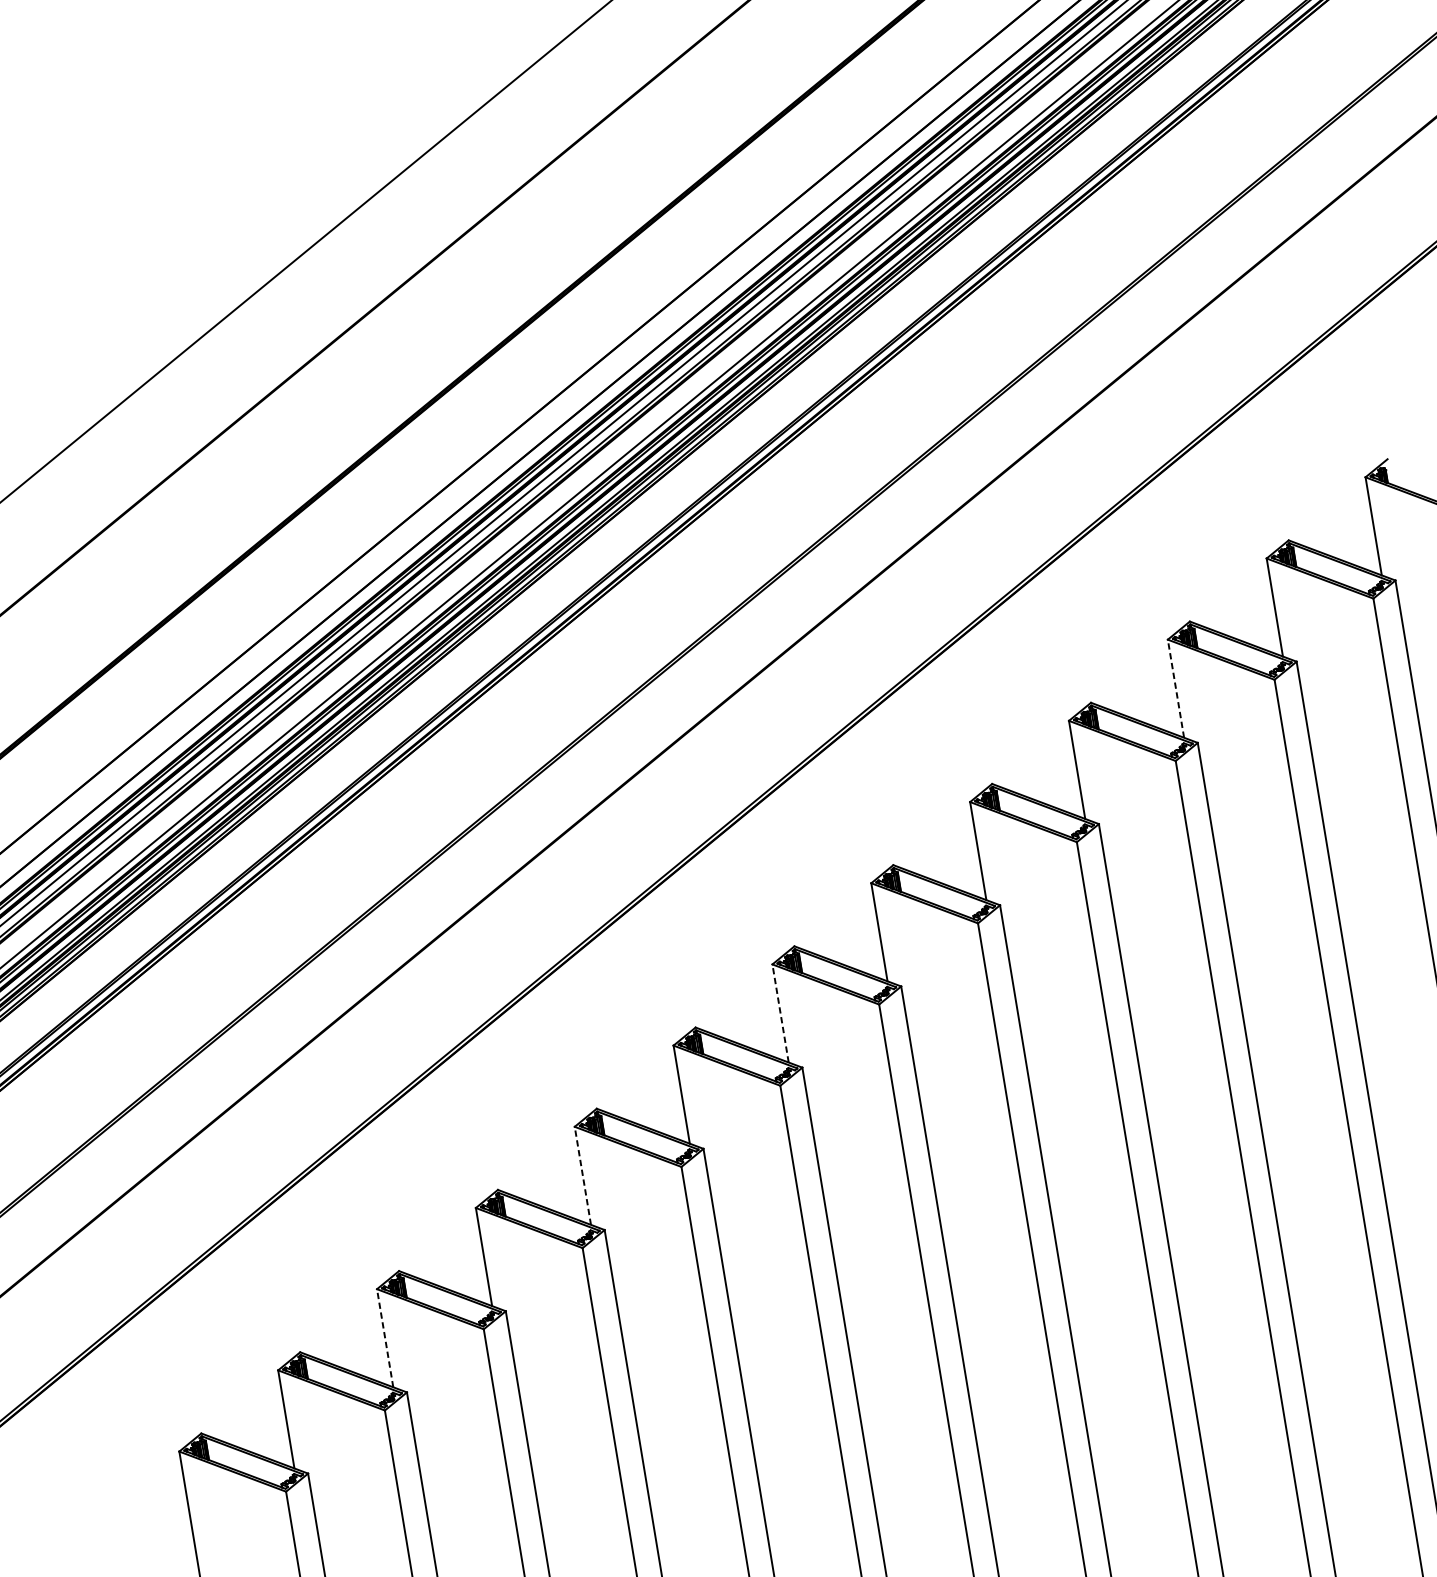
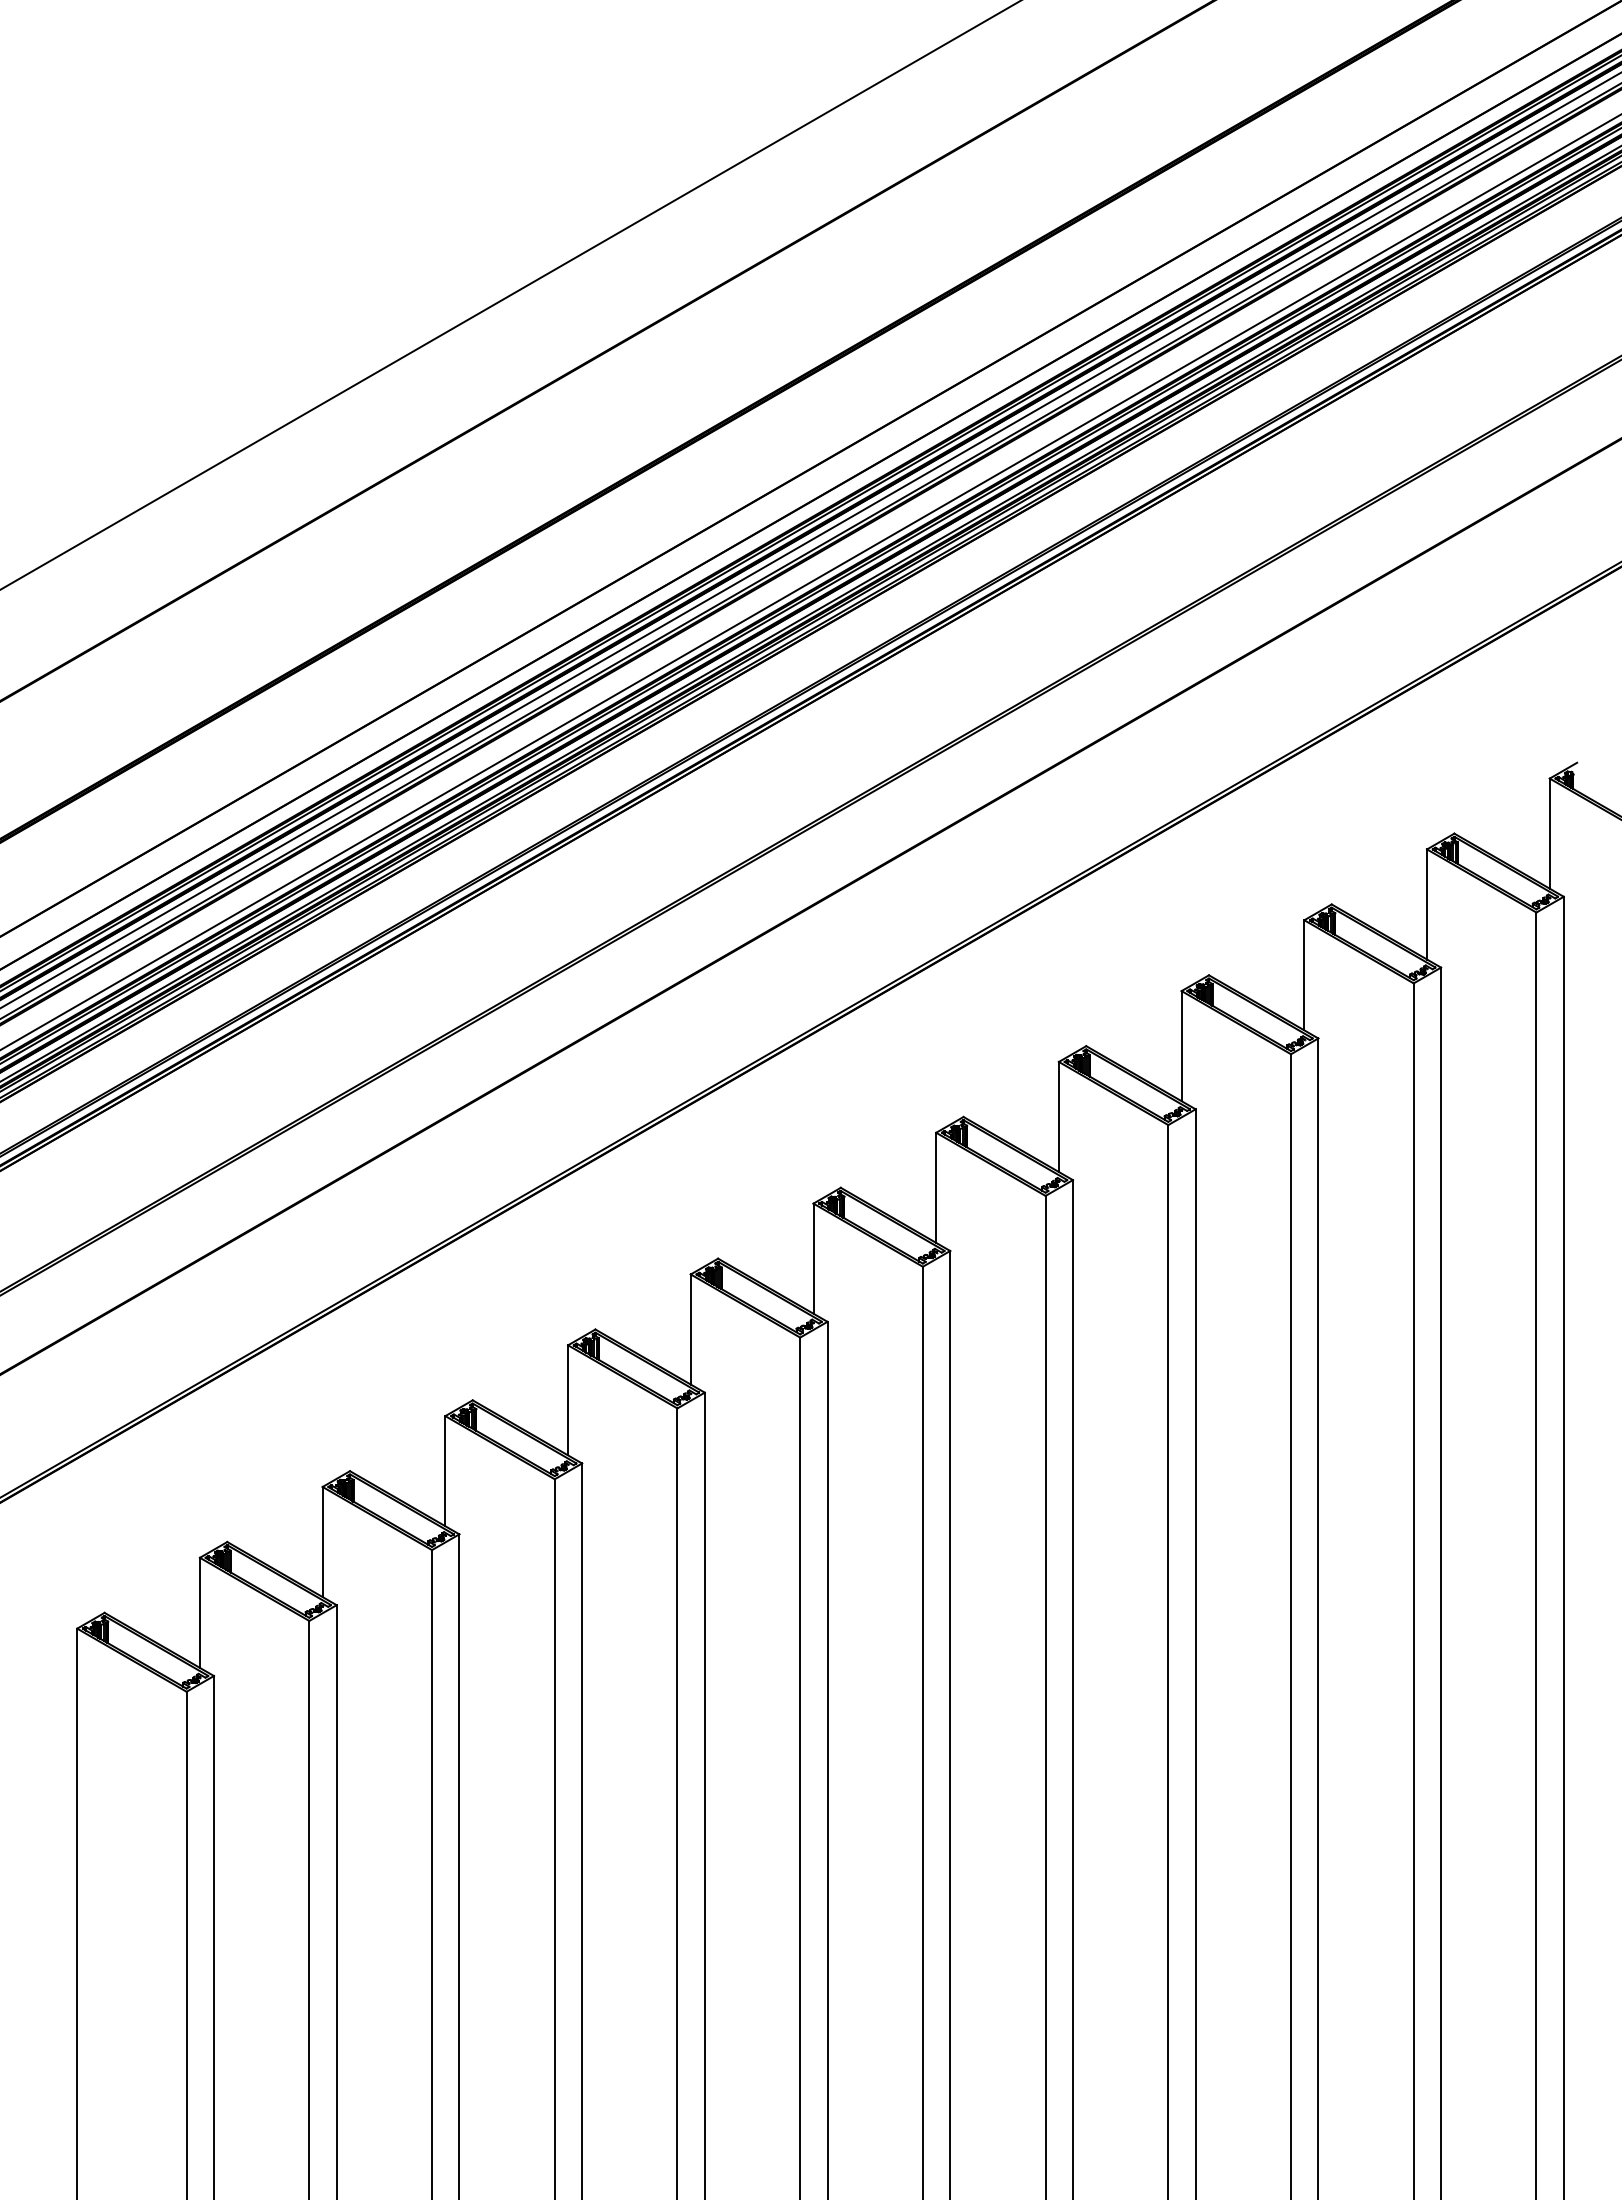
line: (1175, 687) -> (1304, 974), dashed -> solid
line: (780, 1013) -> (813, 1258), dashed -> solid
line: (583, 1175) -> (568, 1399), dashed -> solid
line: (384, 1337) -> (322, 1541), dashed -> solid

